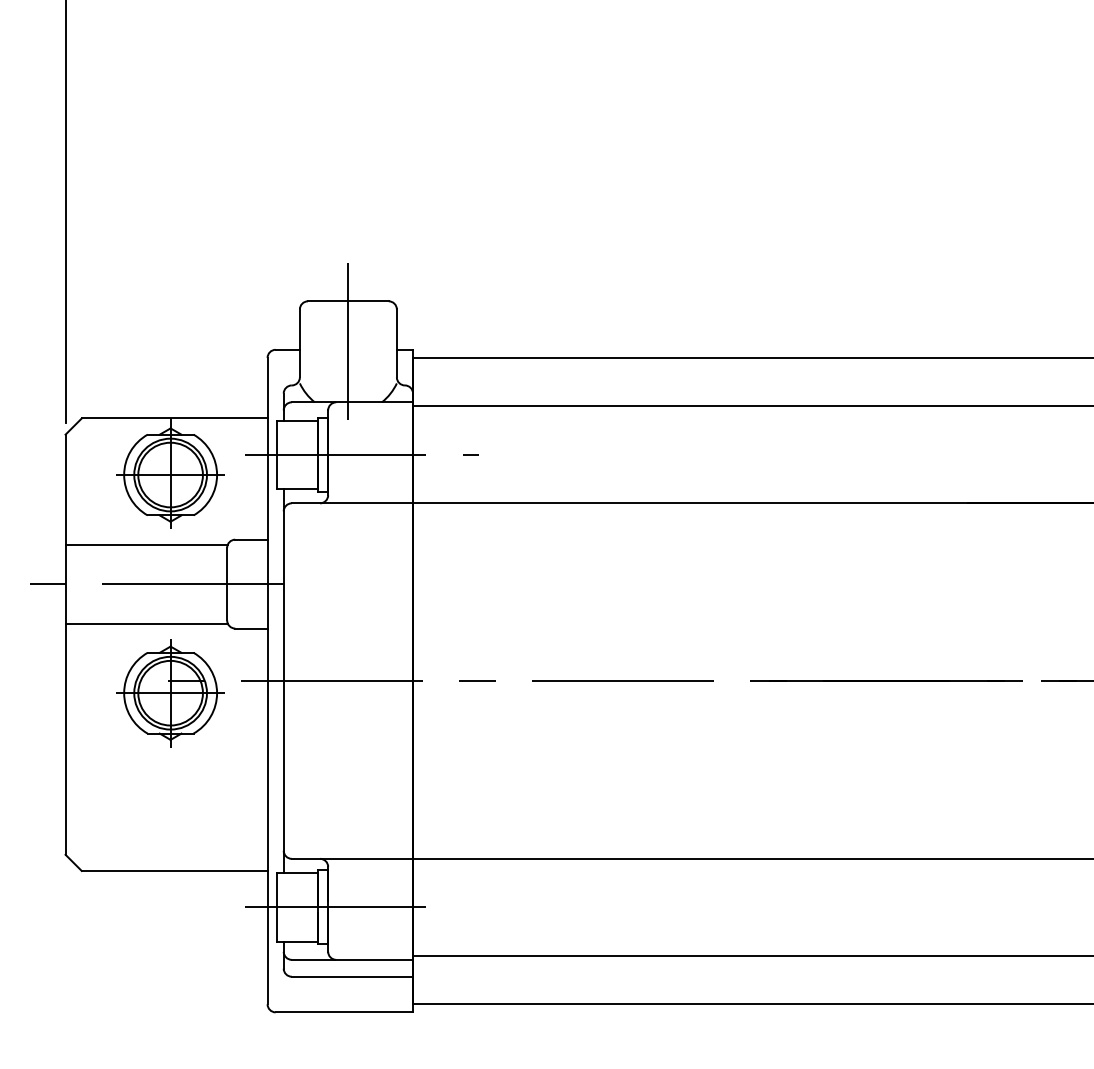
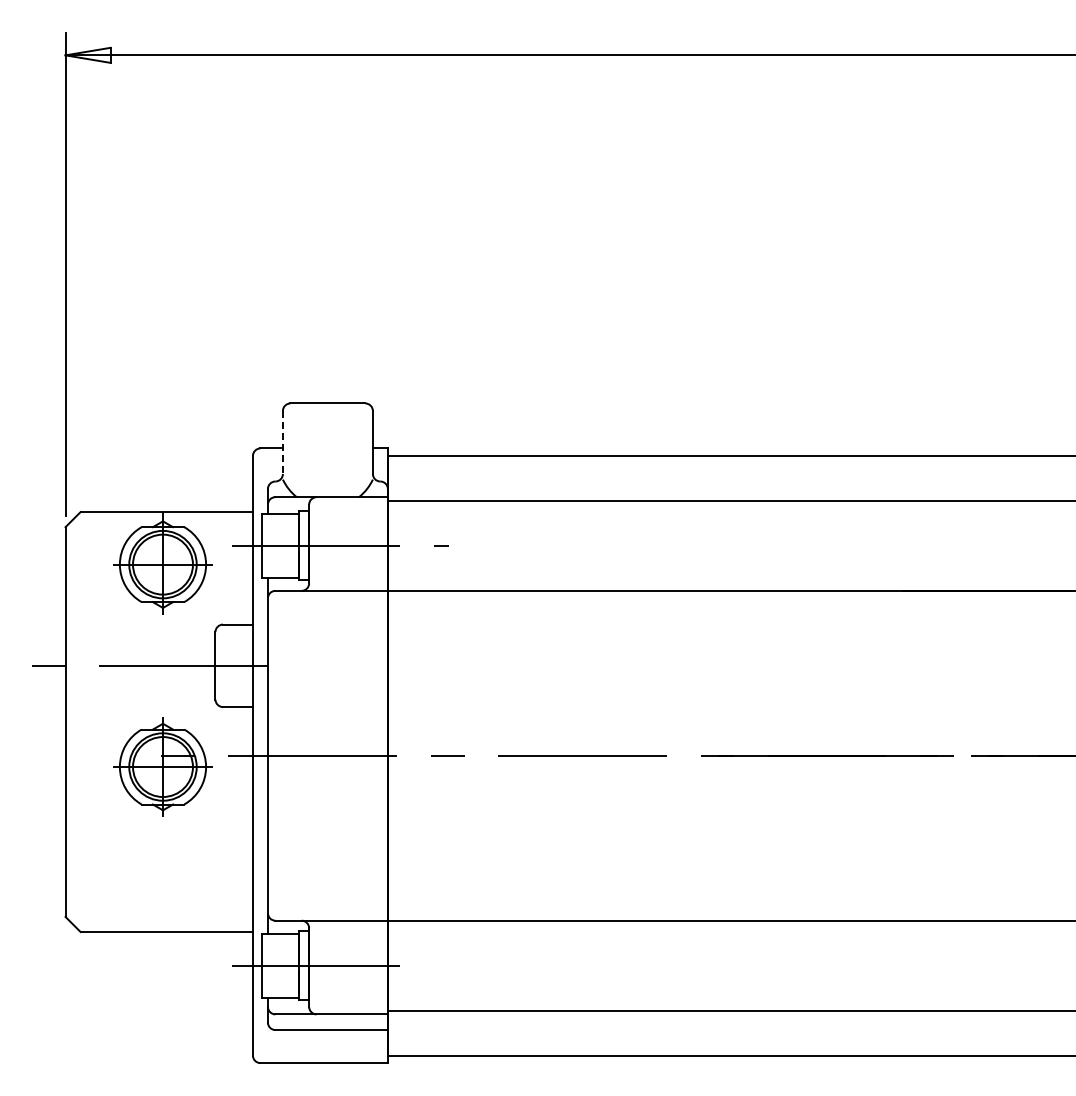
line: (347, 341) -> (327, 440), removed
line: (299, 343) -> (282, 442), solid -> dashed
line: (146, 544) -> (140, 629), removed
line: (146, 623) -> (140, 702), removed

